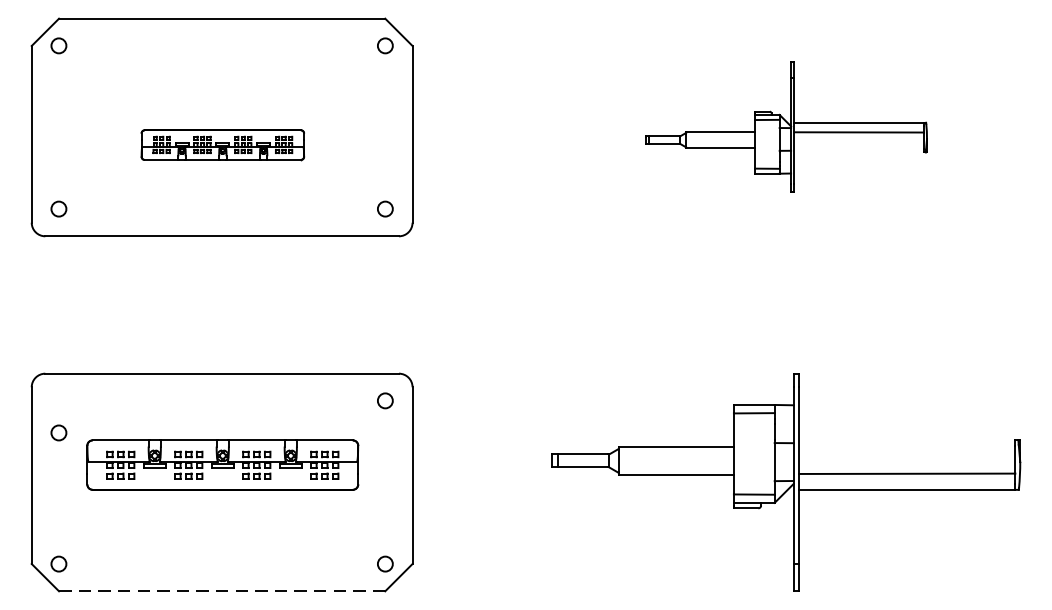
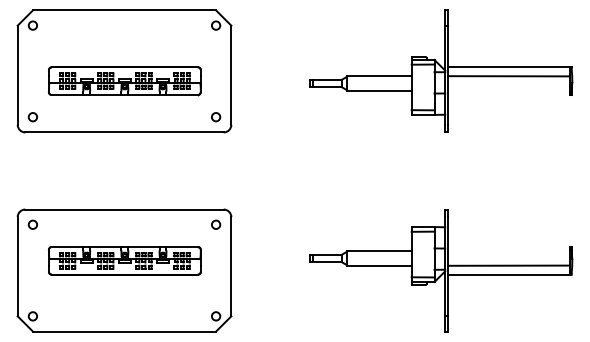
part: (787, 125) -> (441, 70), size x1.67
part: (222, 145) -> (124, 81), size x1.67
circle: (58, 432) -> (32, 224), moved
line: (222, 591) -> (124, 331), dashed -> solid

